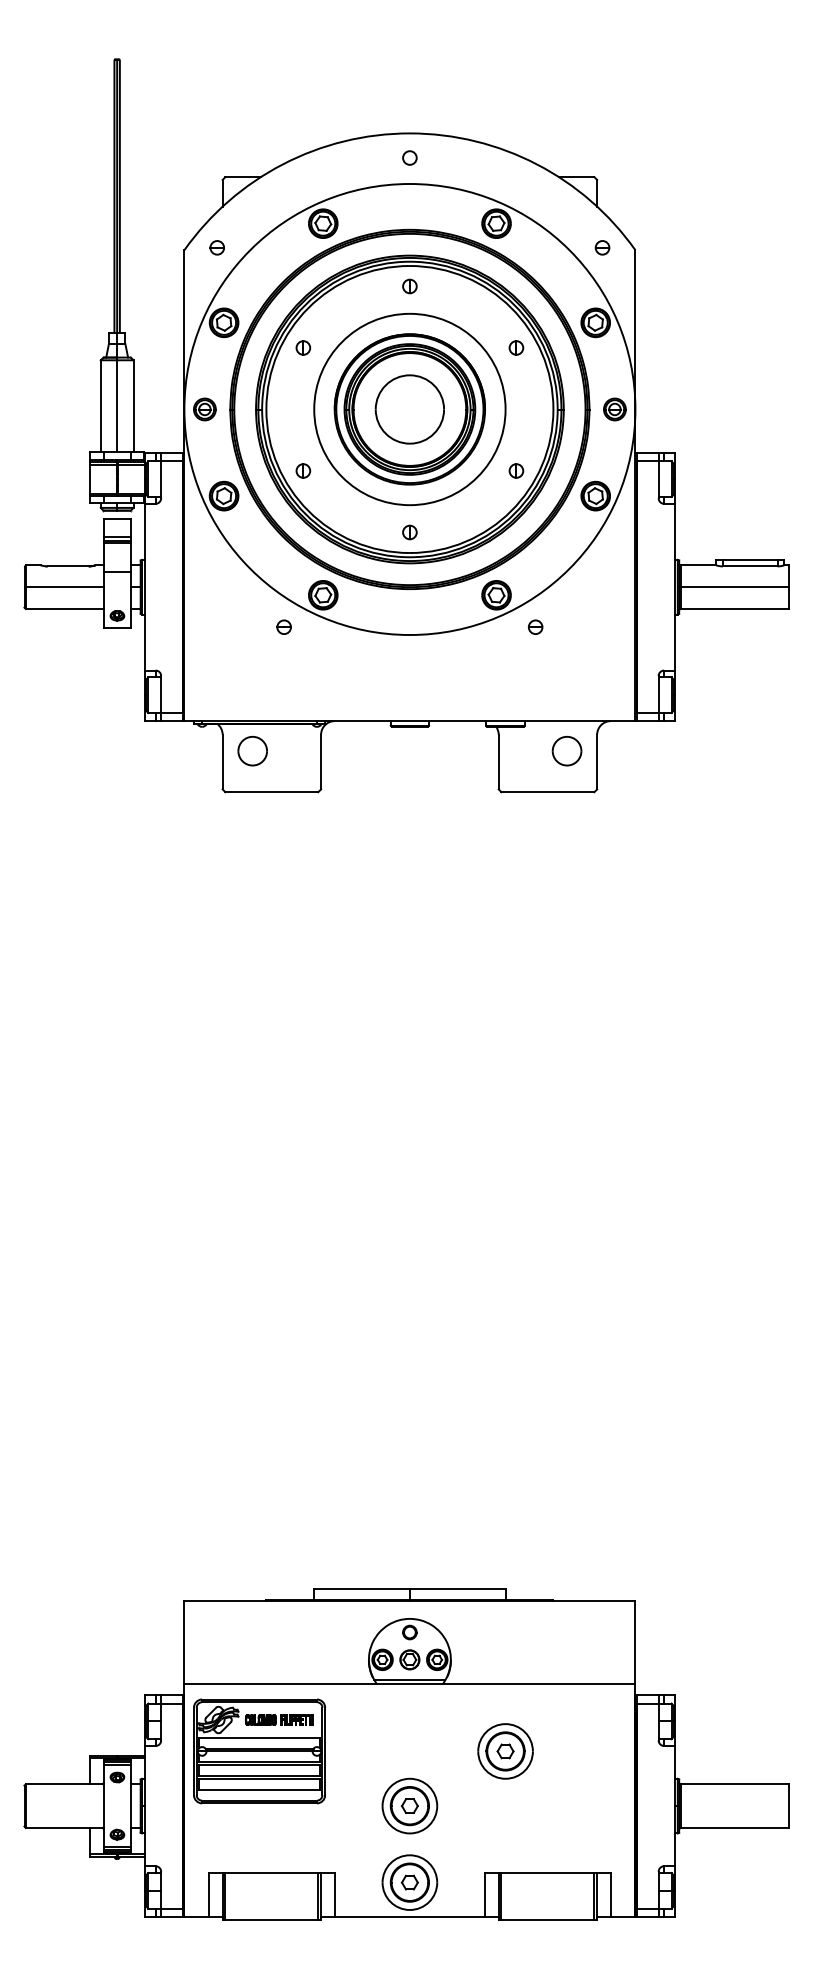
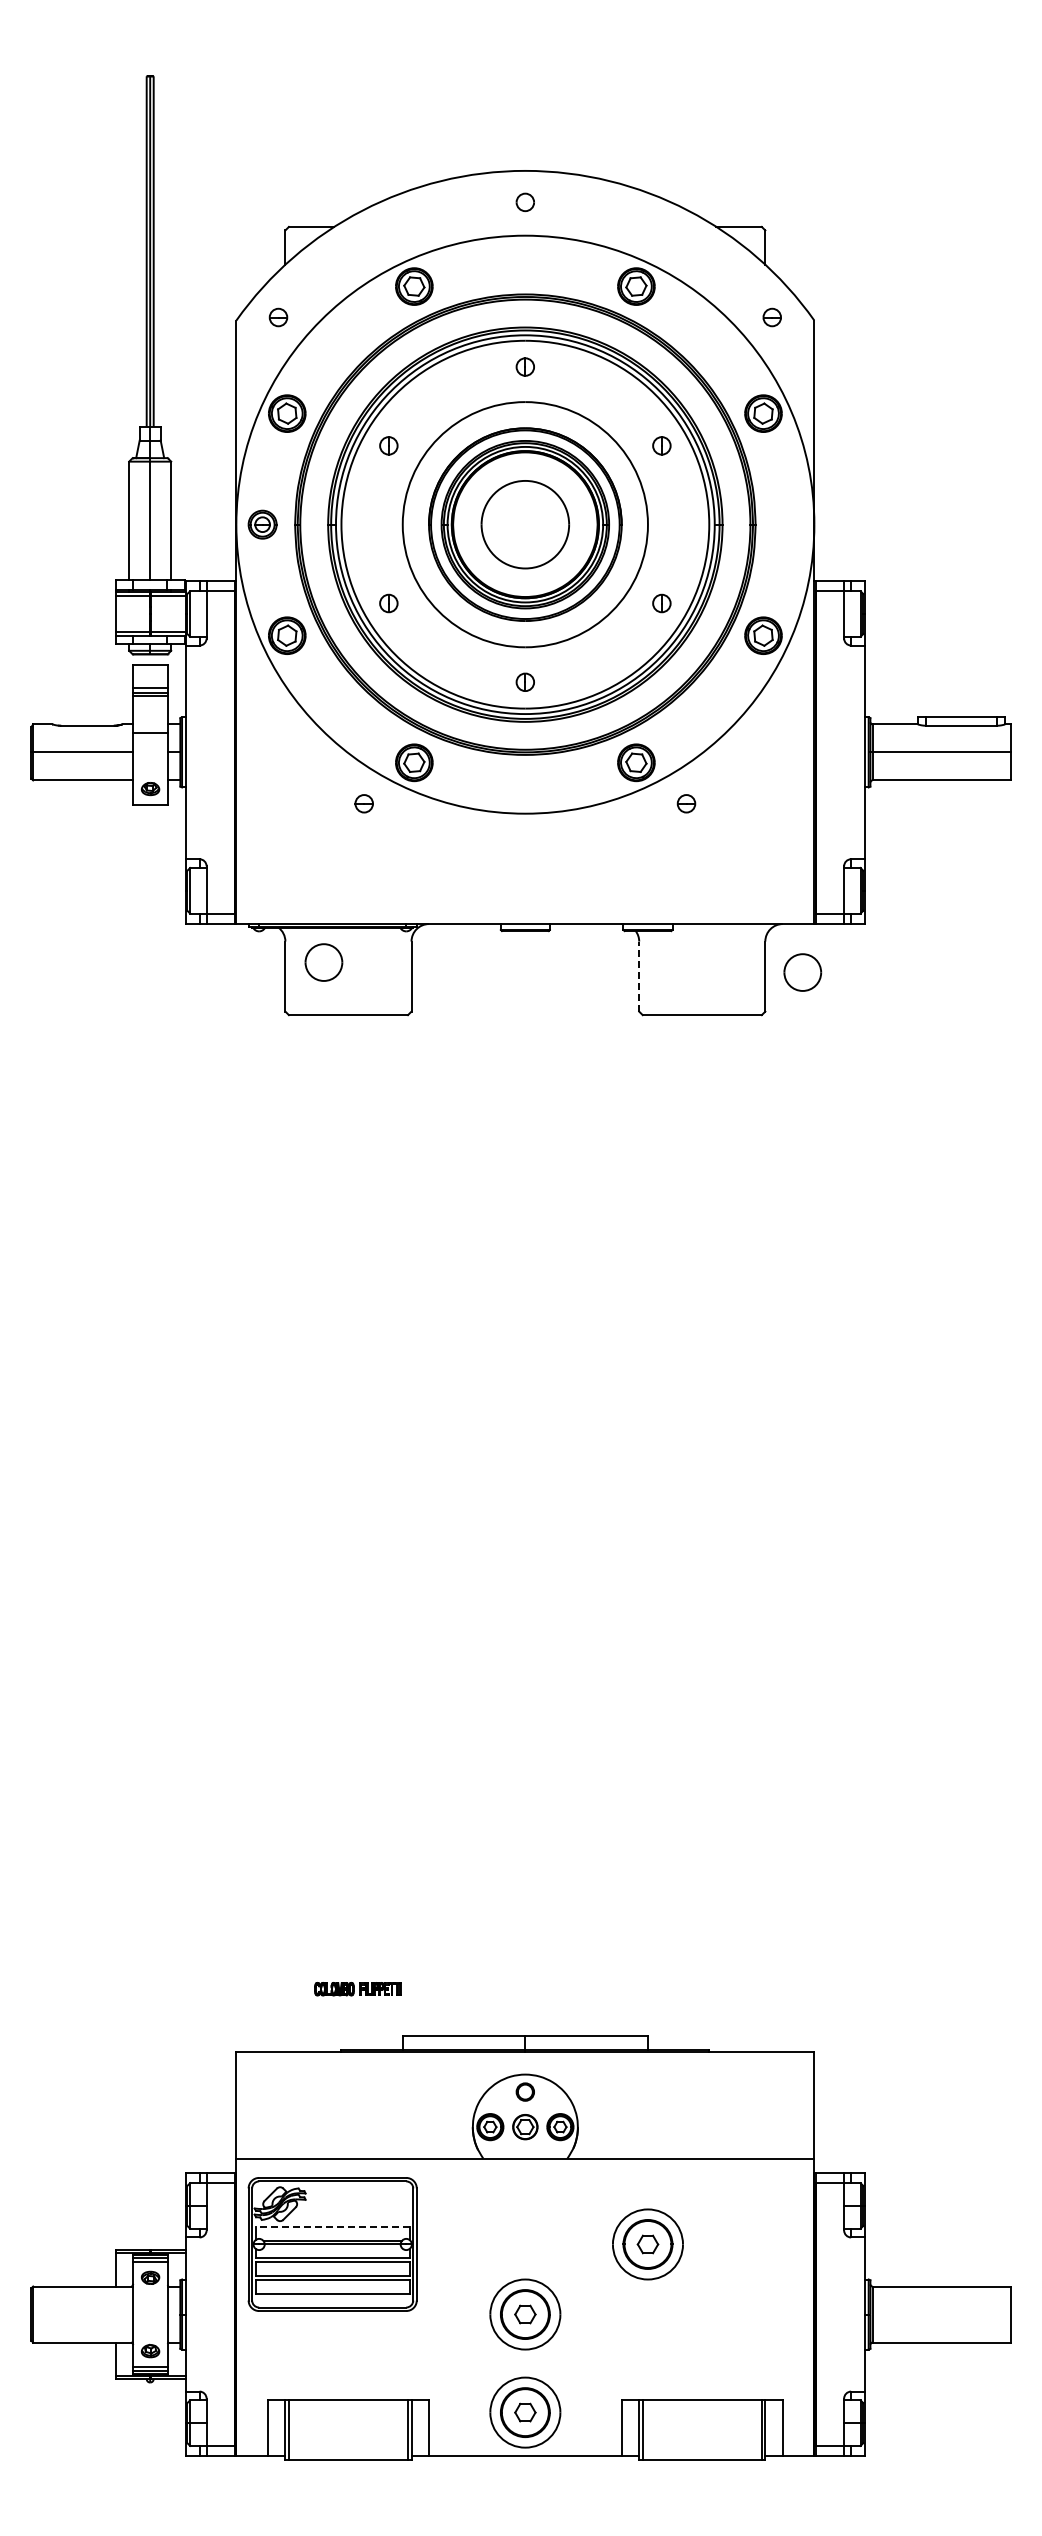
part: (614, 409) -> (787, 524), removed
part: (566, 751) -> (802, 972), moved
line: (498, 762) -> (639, 976), solid -> dashed
line: (409, 1680) -> (524, 2153), removed
part: (278, 1720) -> (357, 1989), moved
line: (259, 1737) -> (332, 2226), solid -> dashed

